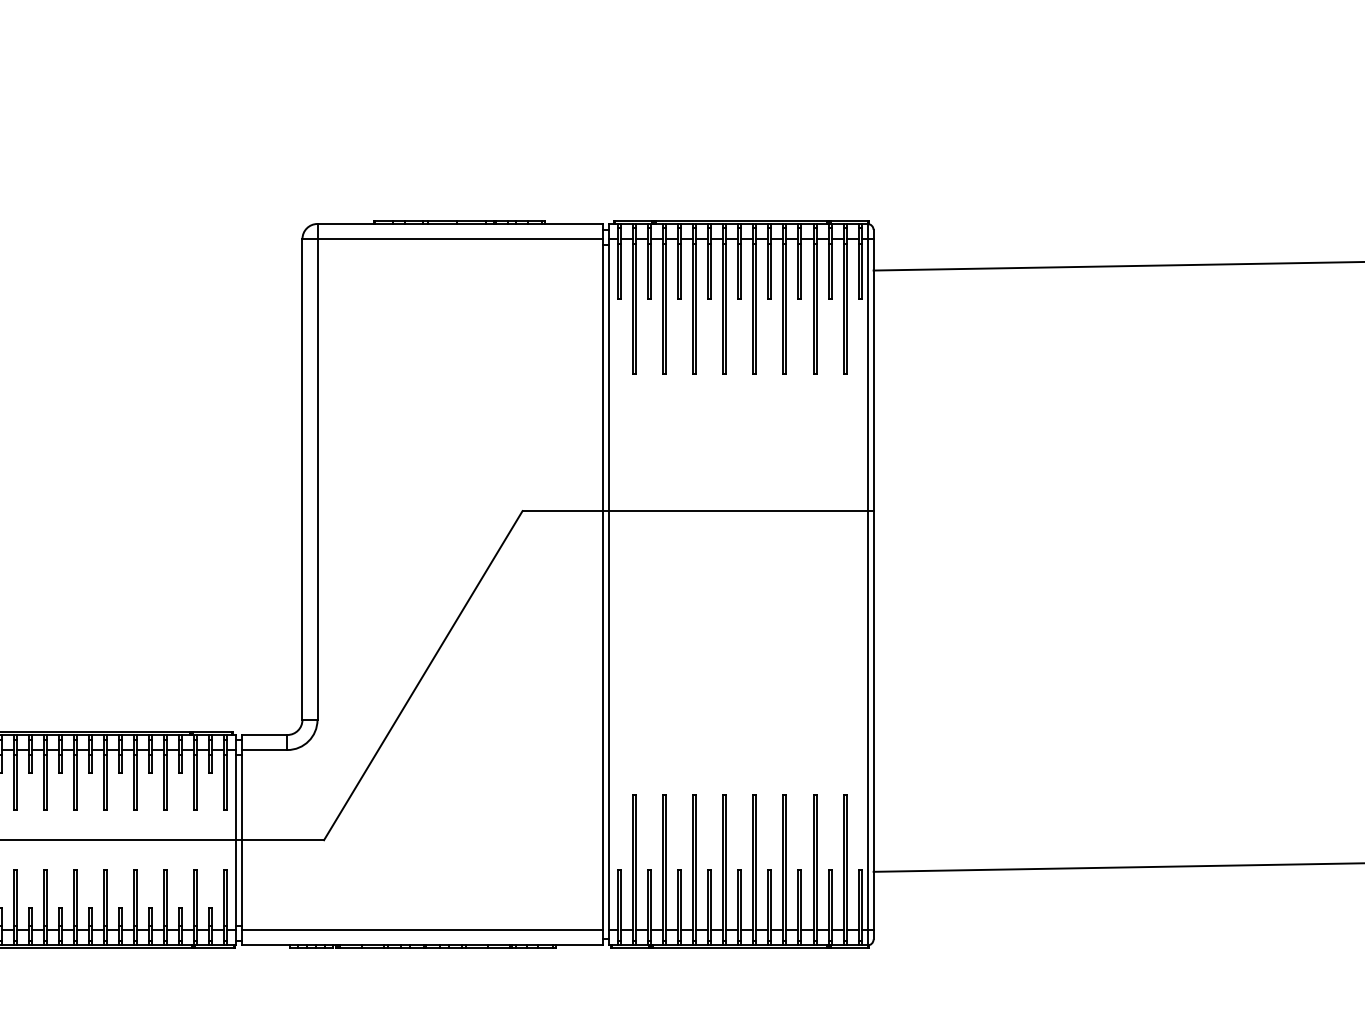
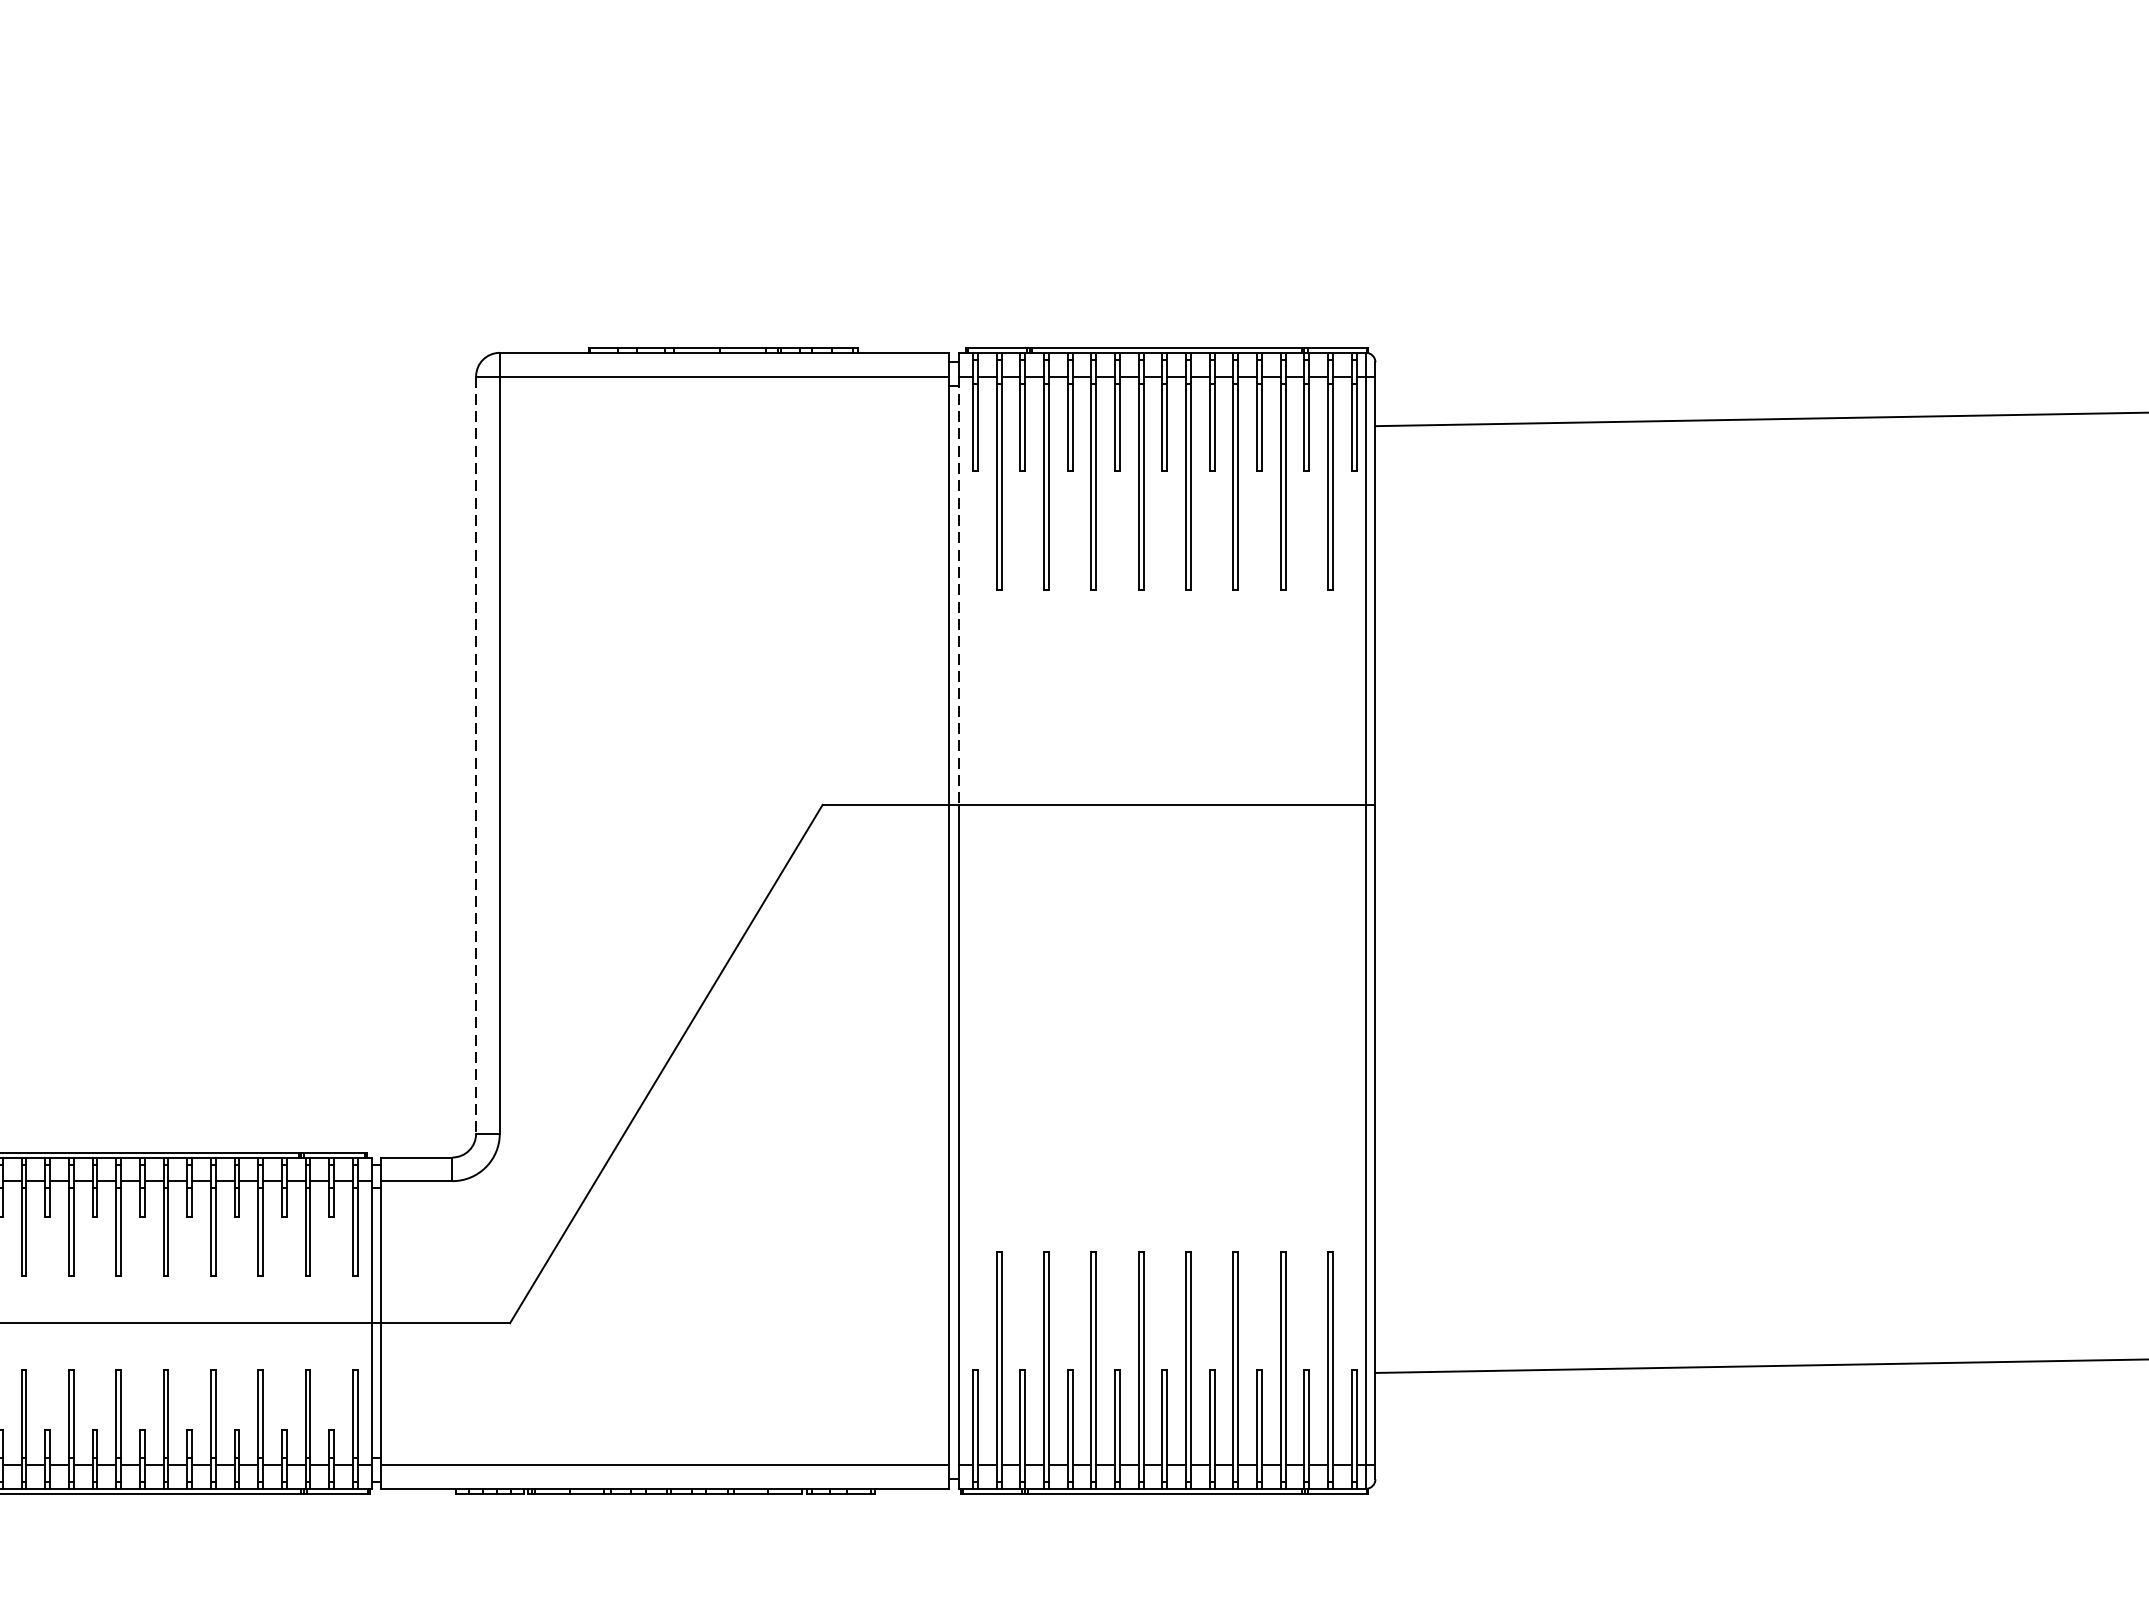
line: (609, 375) -> (959, 591), solid -> dashed
line: (302, 480) -> (476, 756), solid -> dashed

